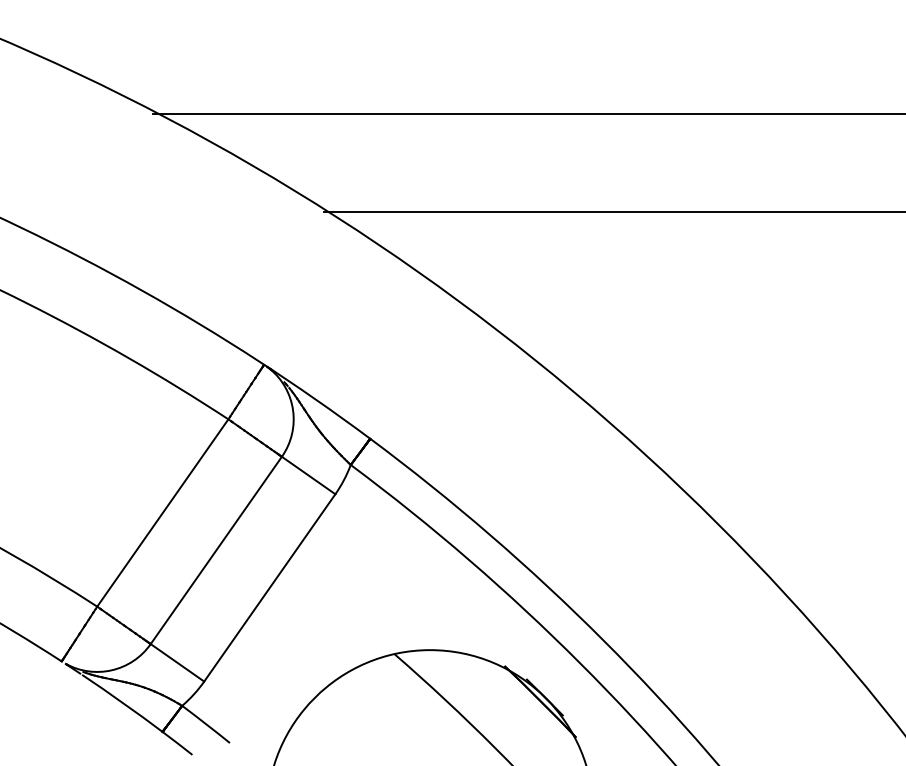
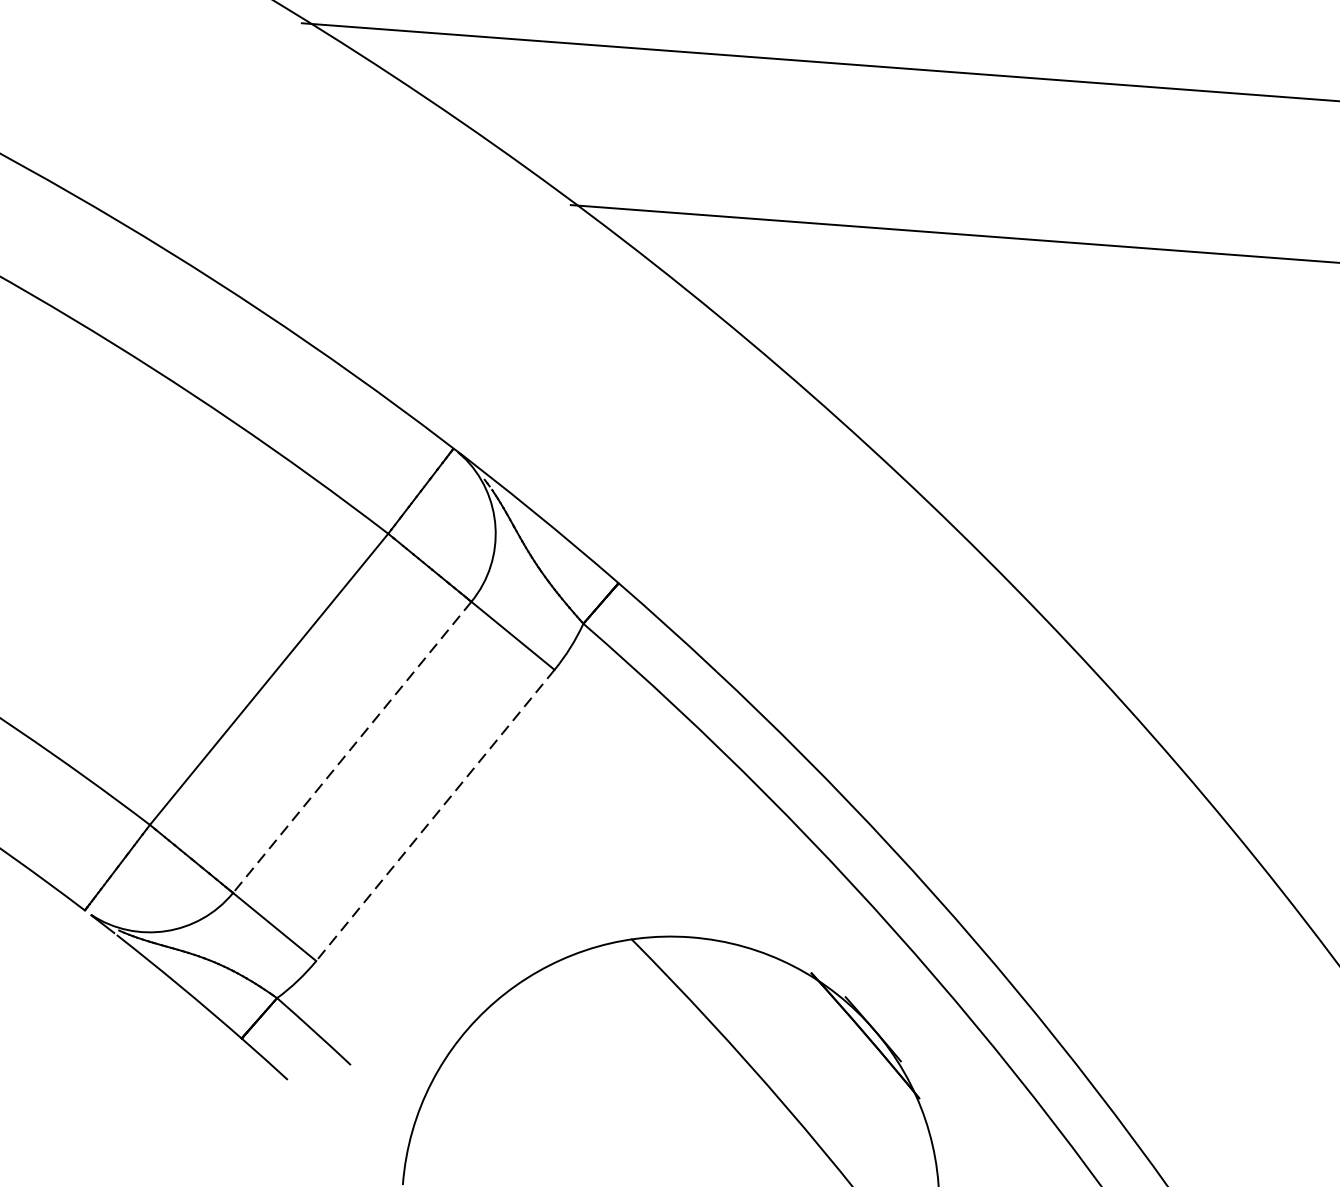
line: (216, 550) -> (352, 747), solid -> dashed
line: (269, 588) -> (434, 816), solid -> dashed

